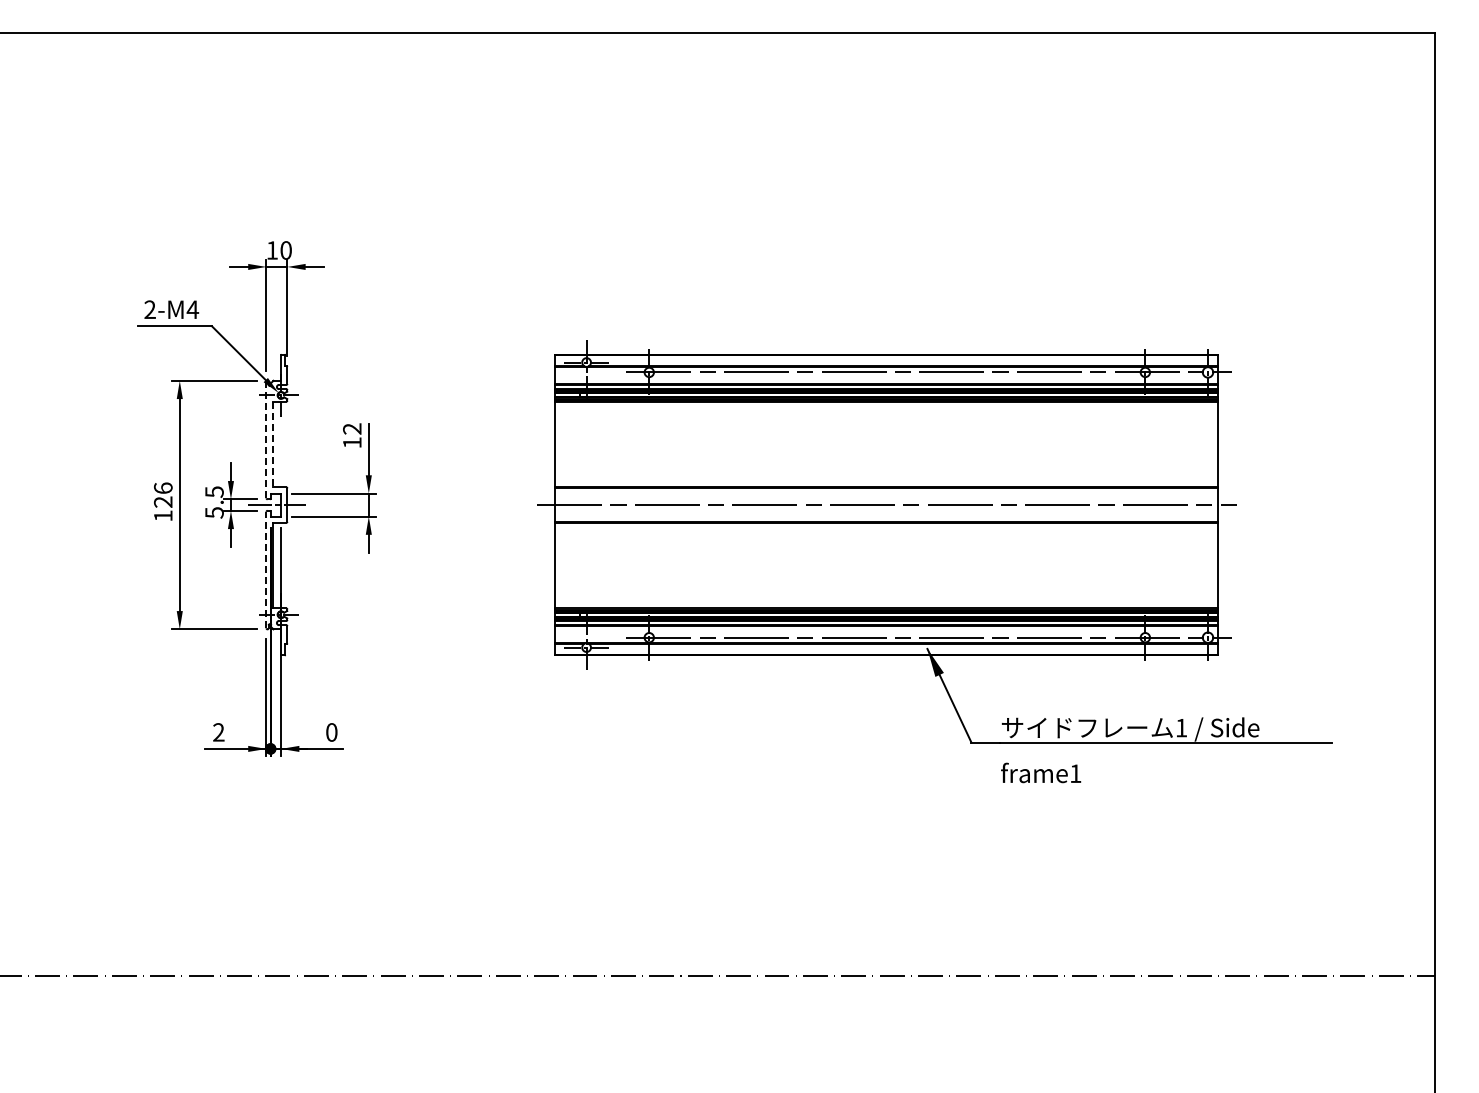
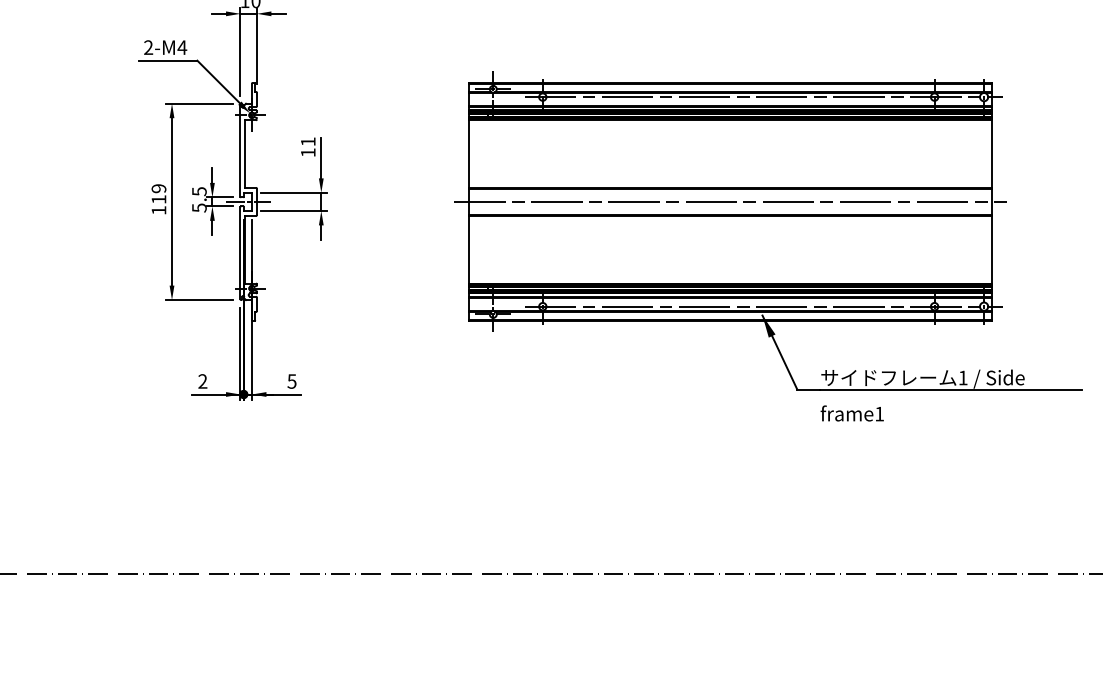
text: (352, 428) -> (308, 141), 12 -> 11
line: (266, 439) -> (240, 150), dashed -> solid
line: (272, 444) -> (245, 154), dashed -> solid
text: (162, 494) -> (158, 193), 126 -> 119
line: (266, 569) -> (240, 252), dashed -> solid
text: (331, 732) -> (291, 381), 0 -> 5

